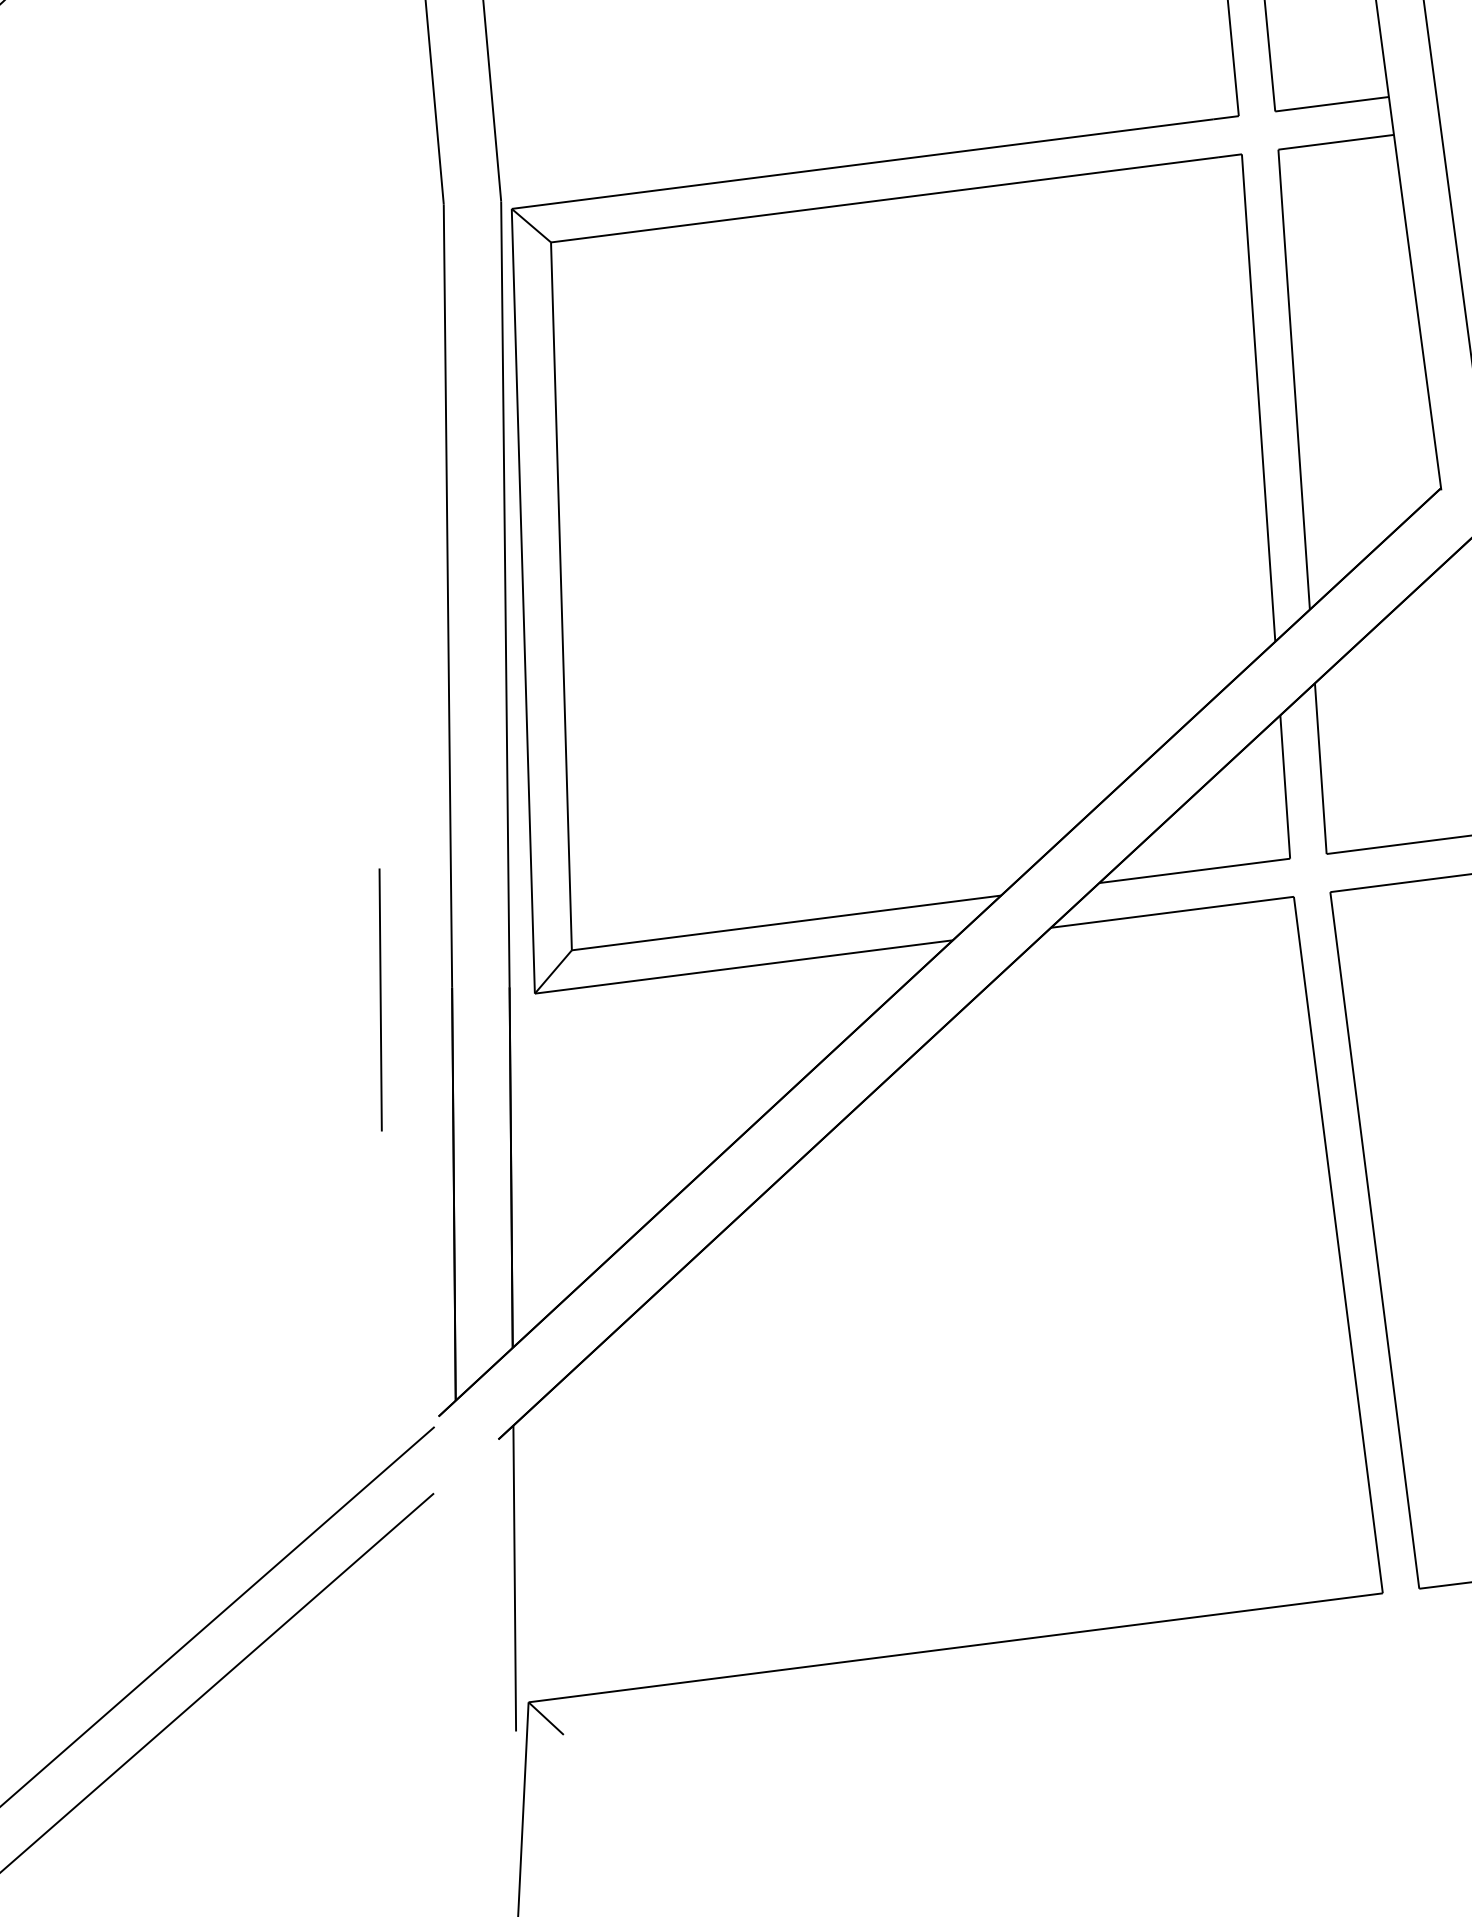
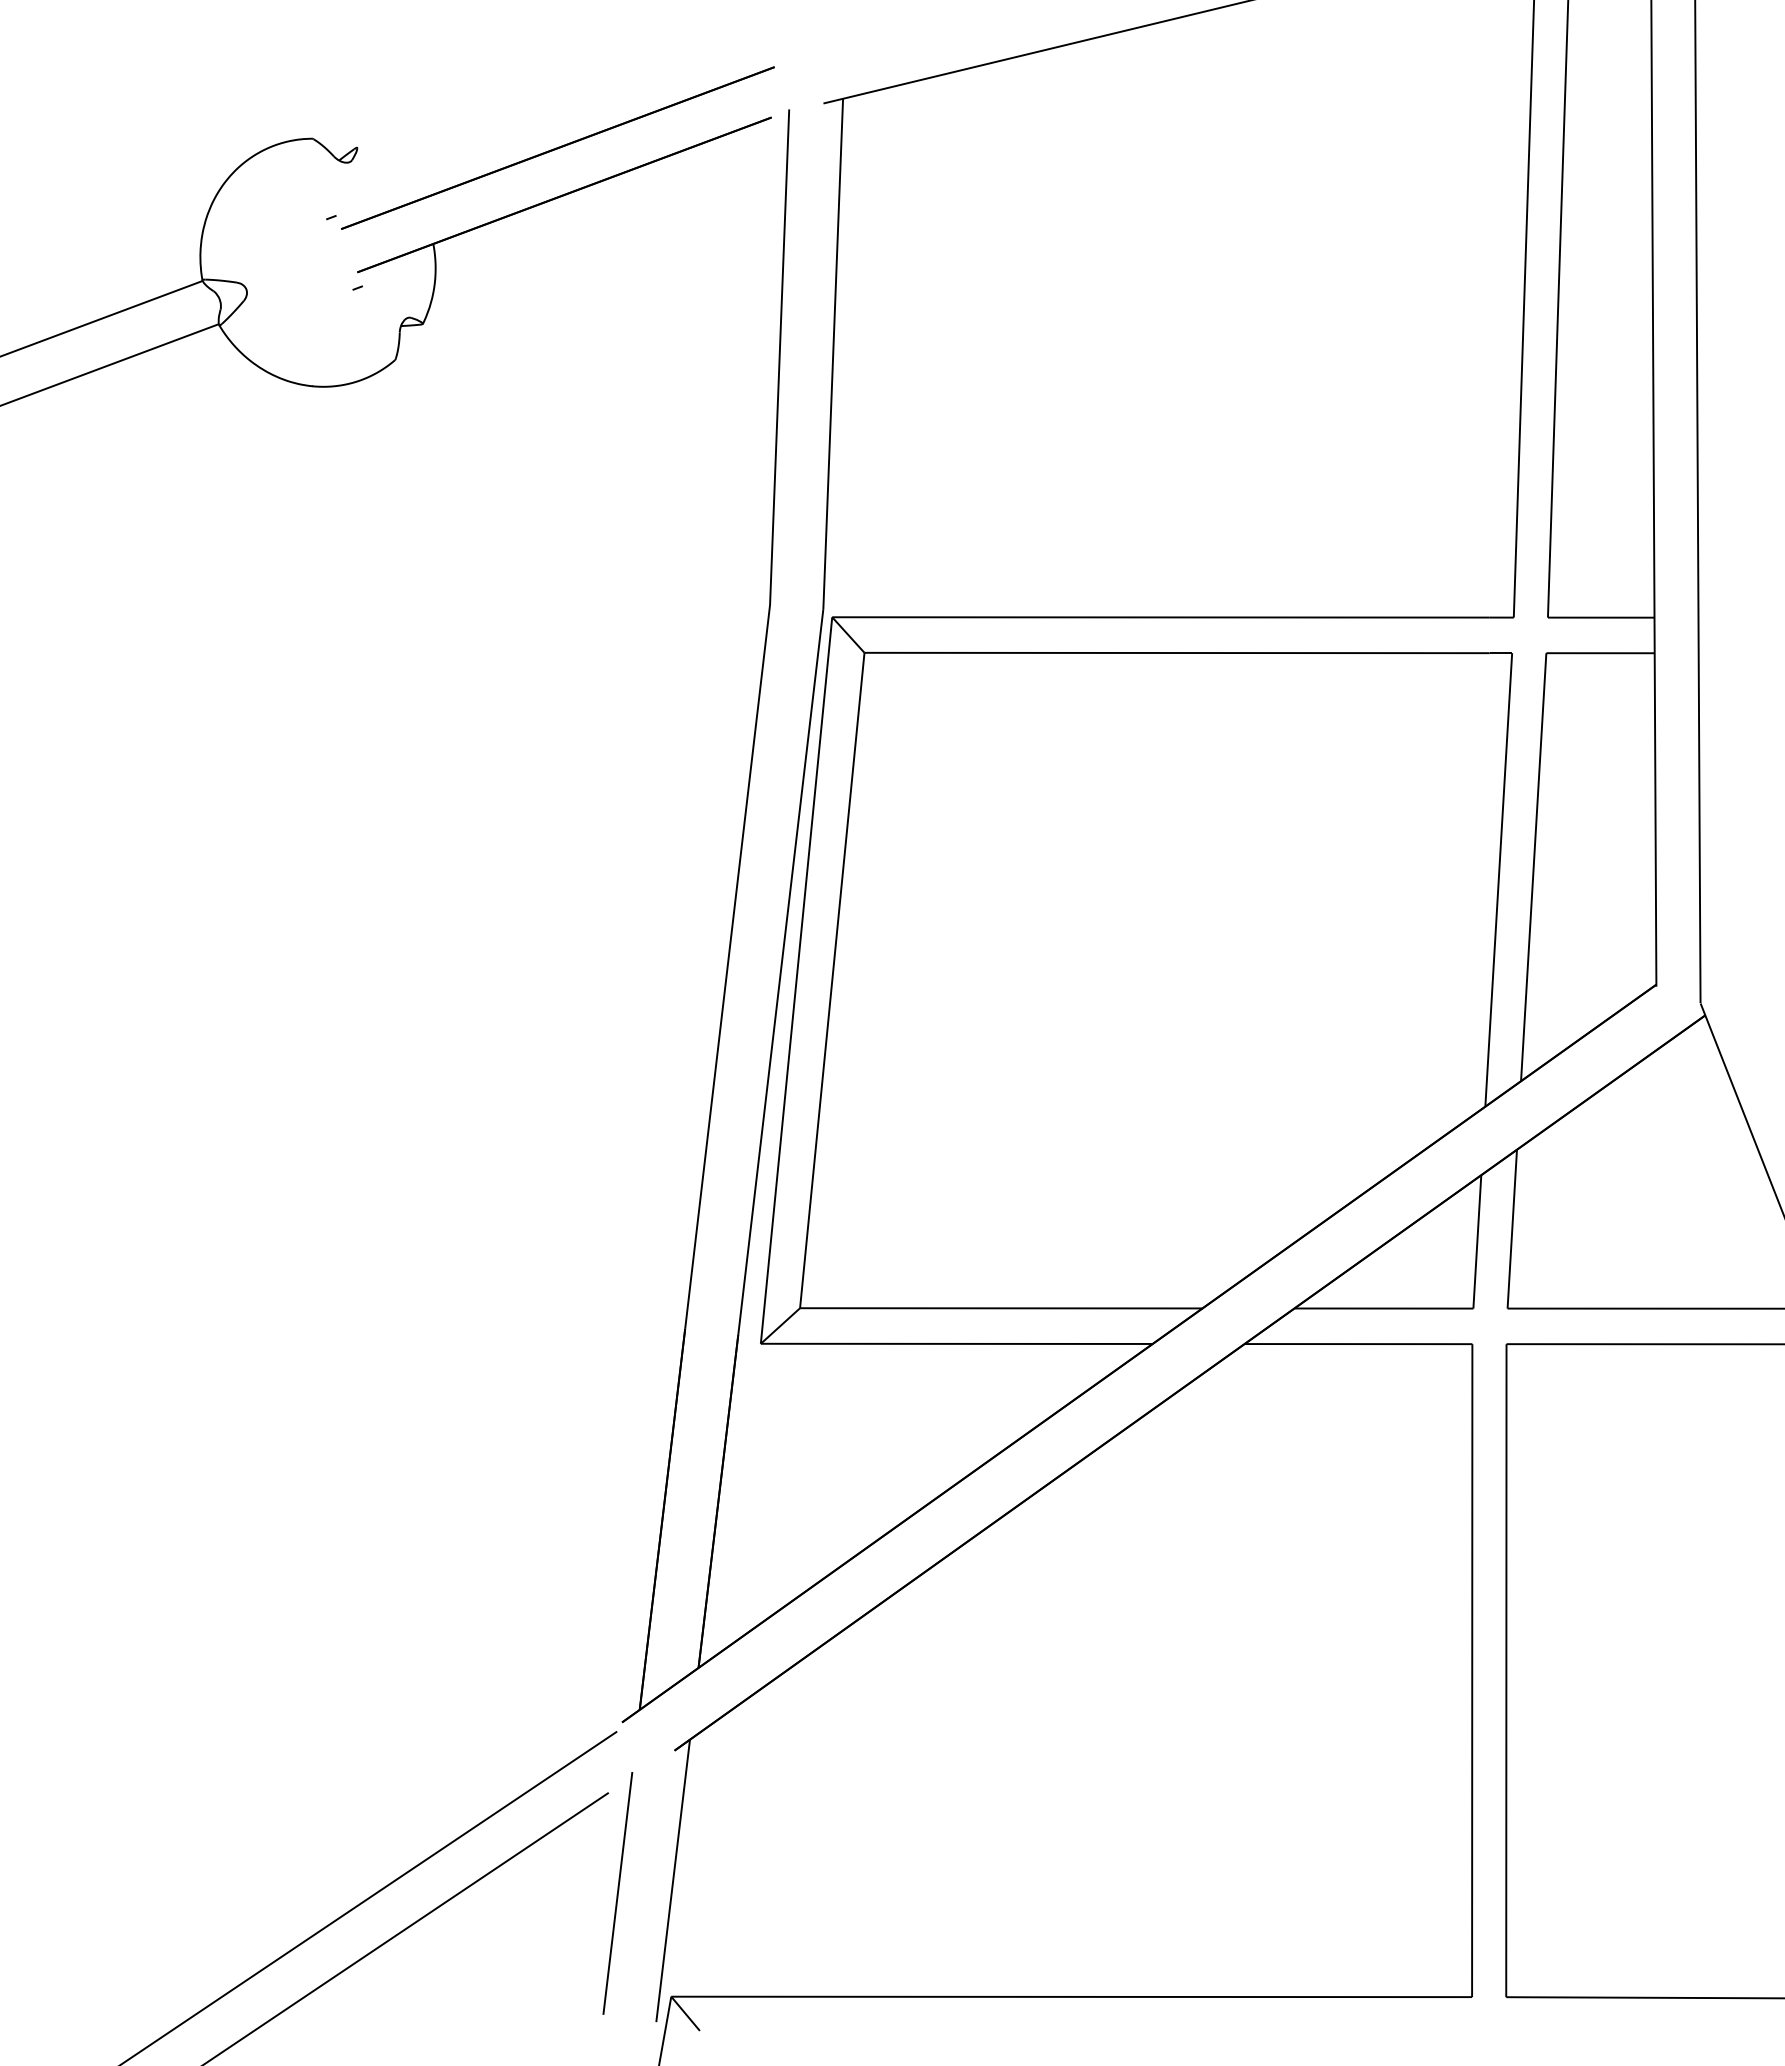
line: (380, 1000) -> (617, 1893), moved

